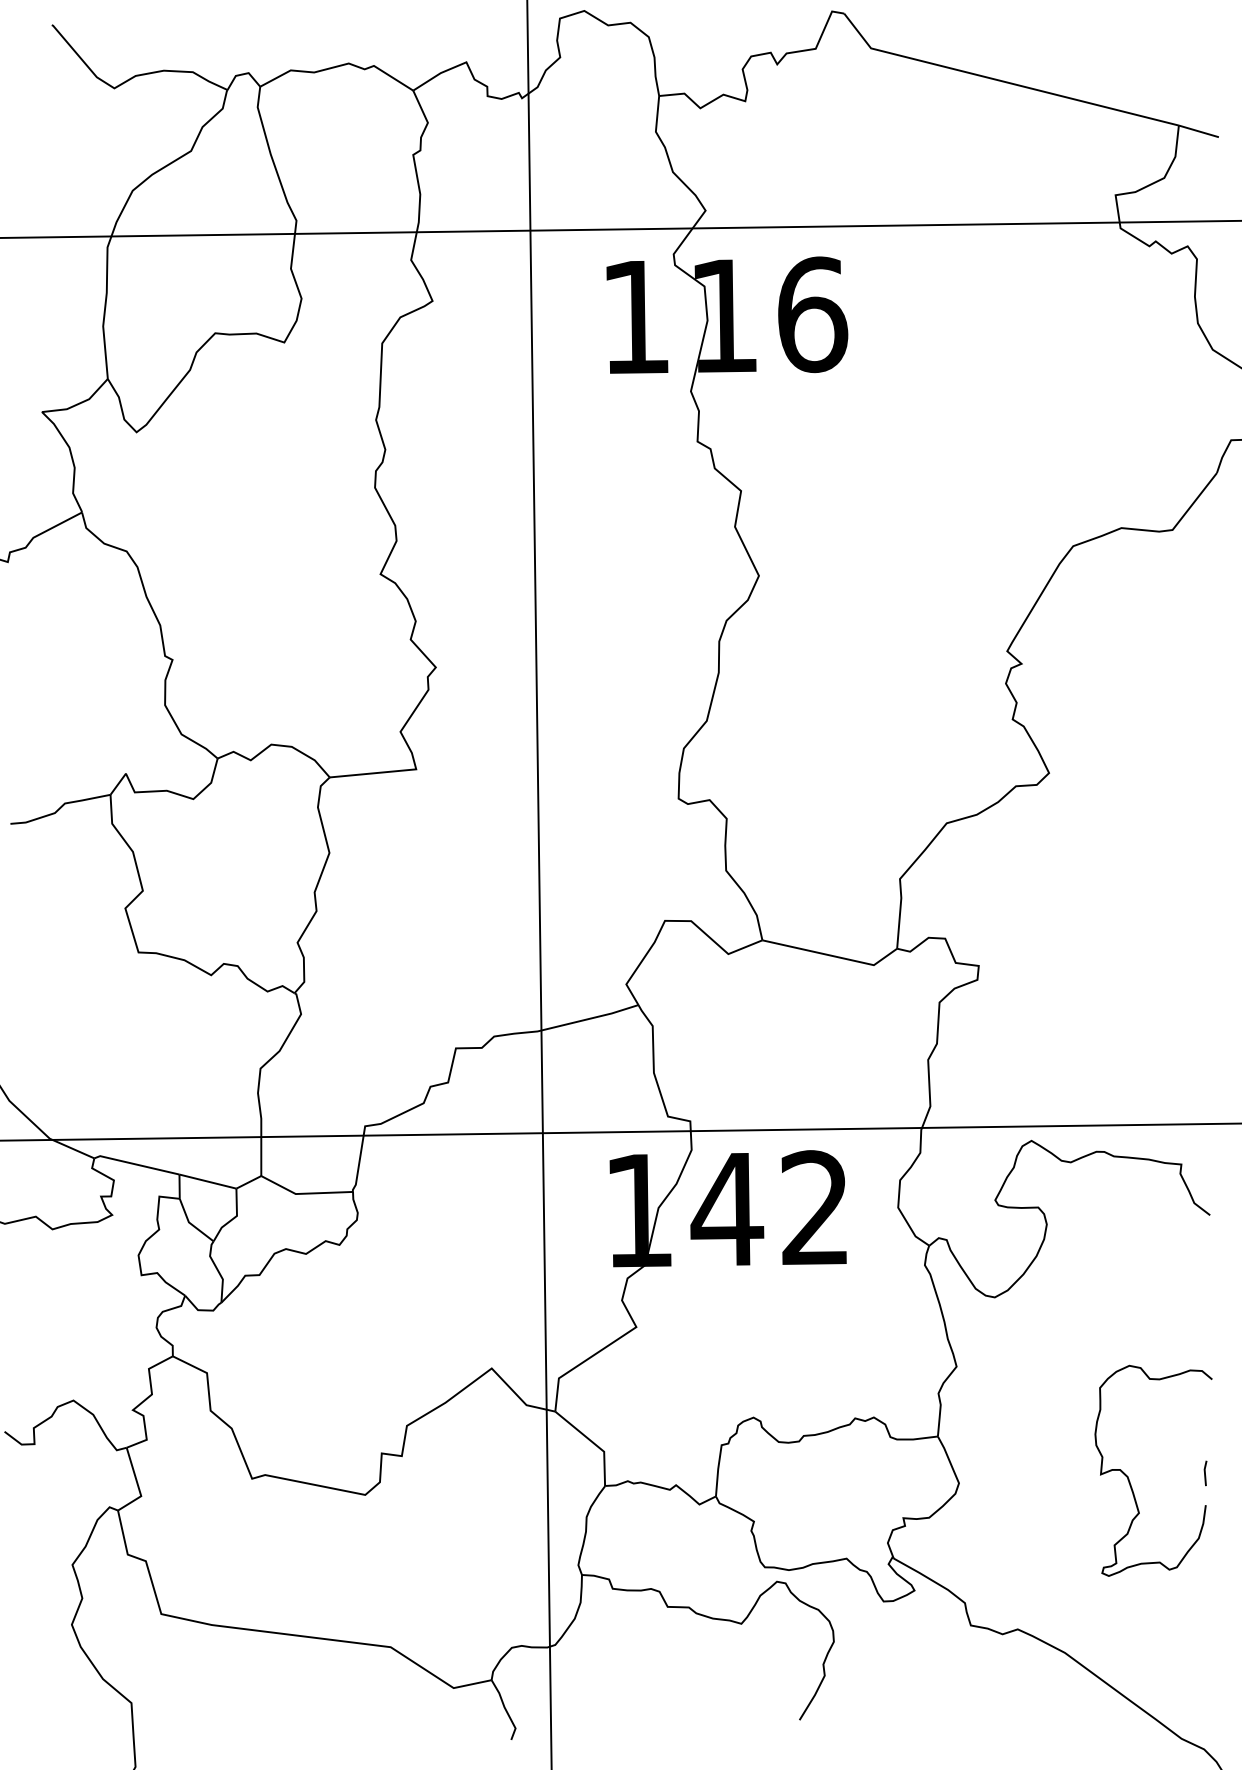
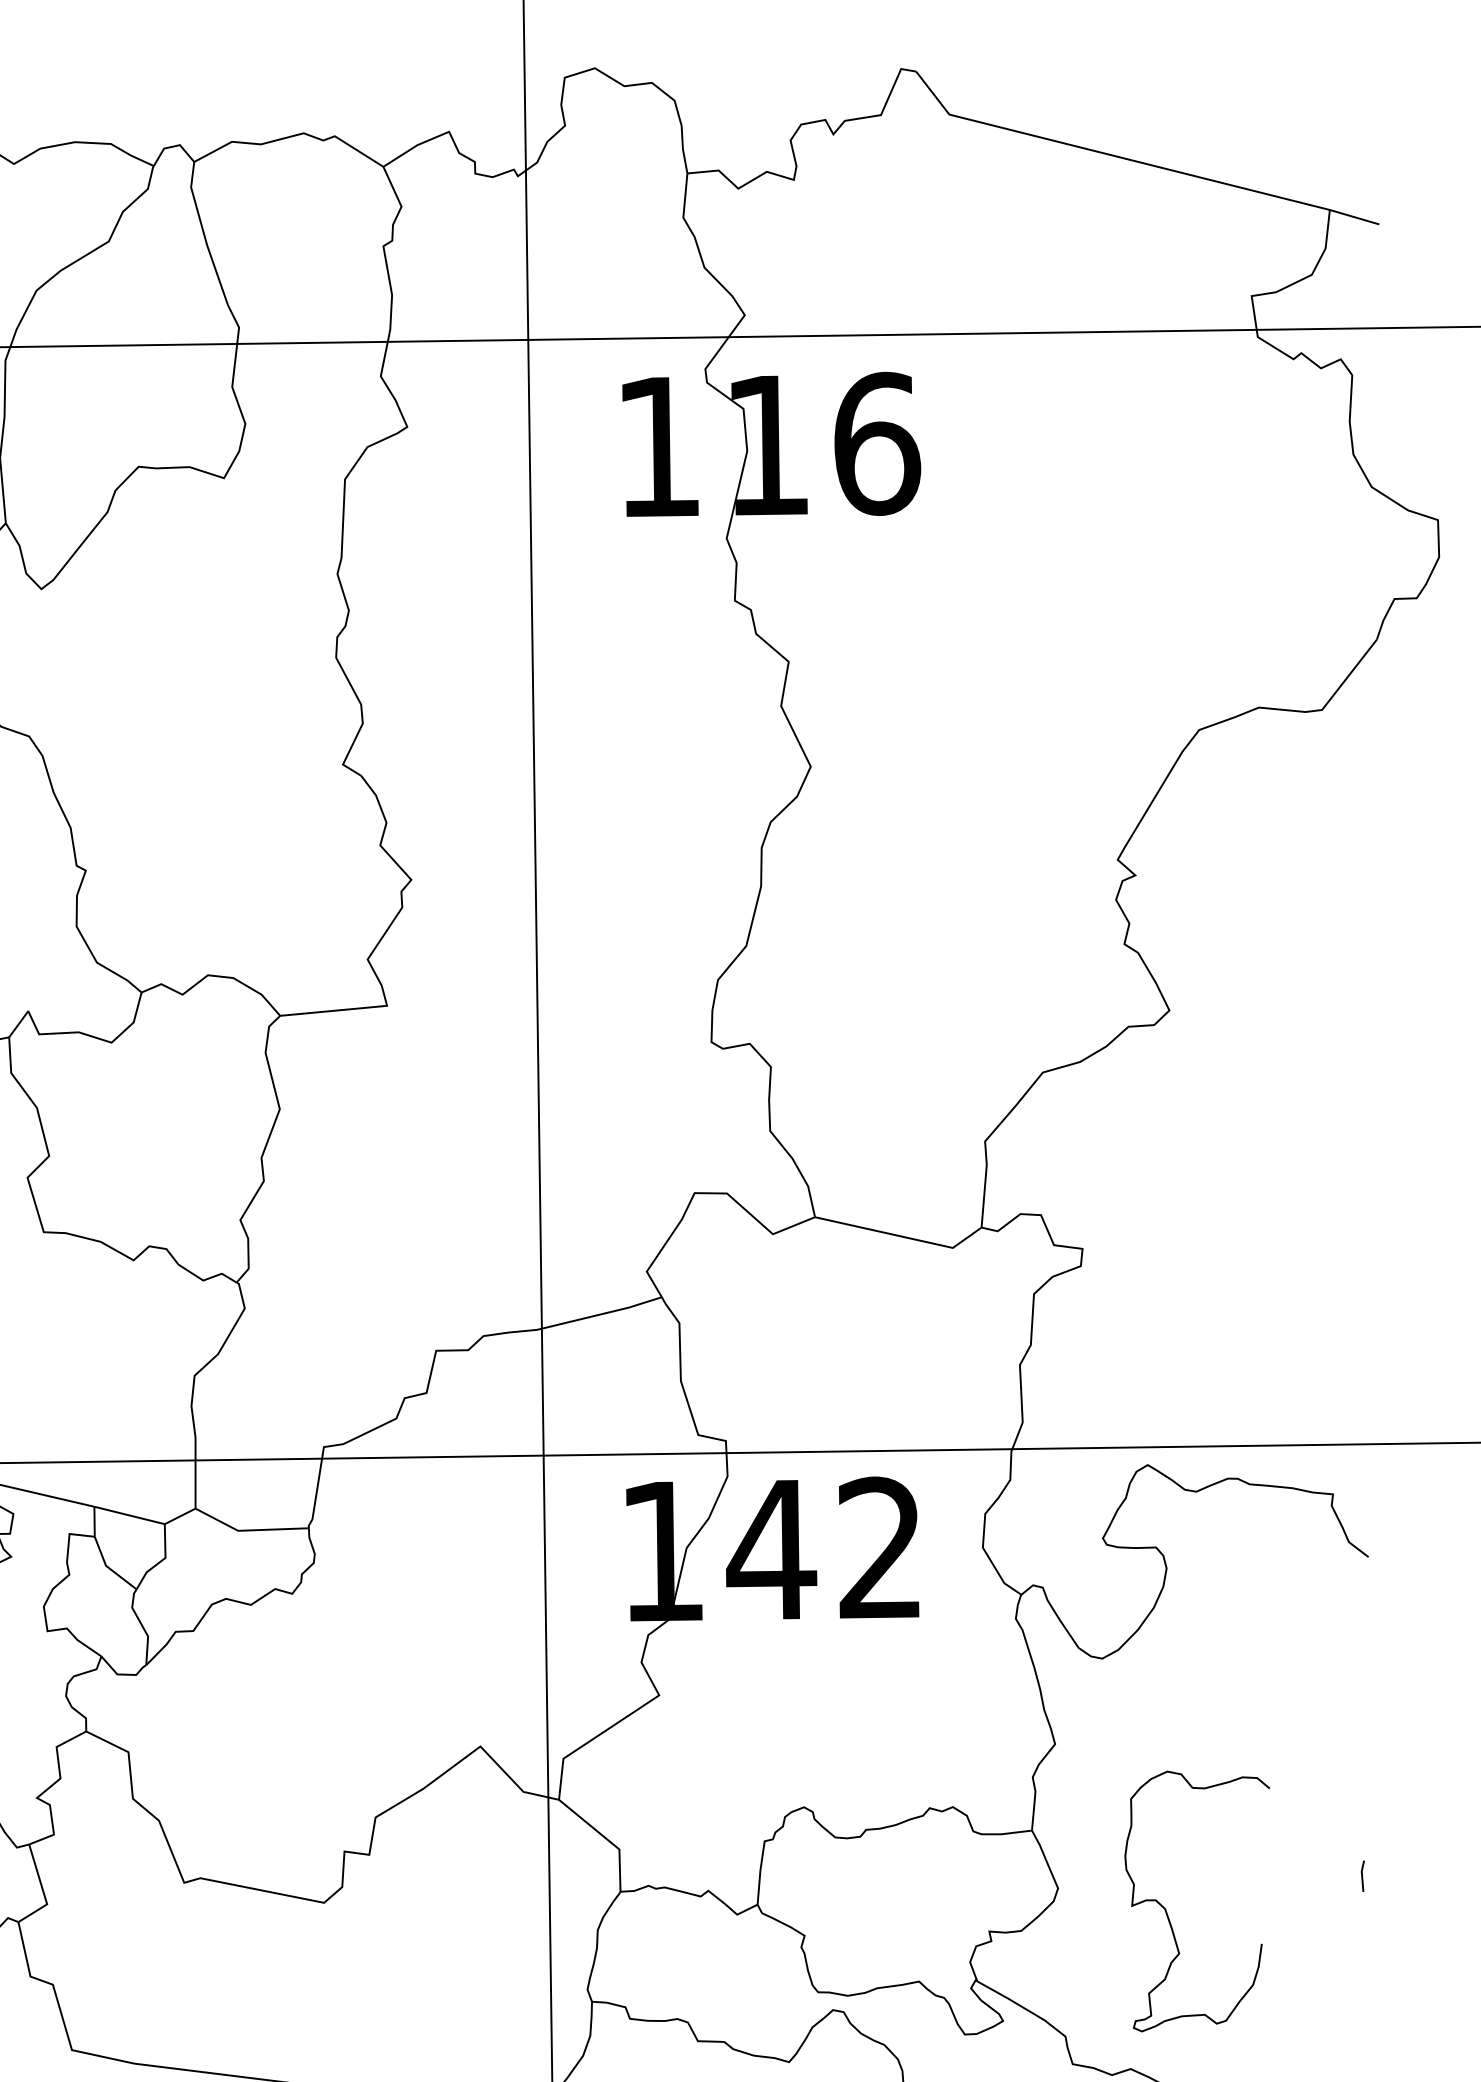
curve: (1129, 1478) -> (1167, 1910), moved

